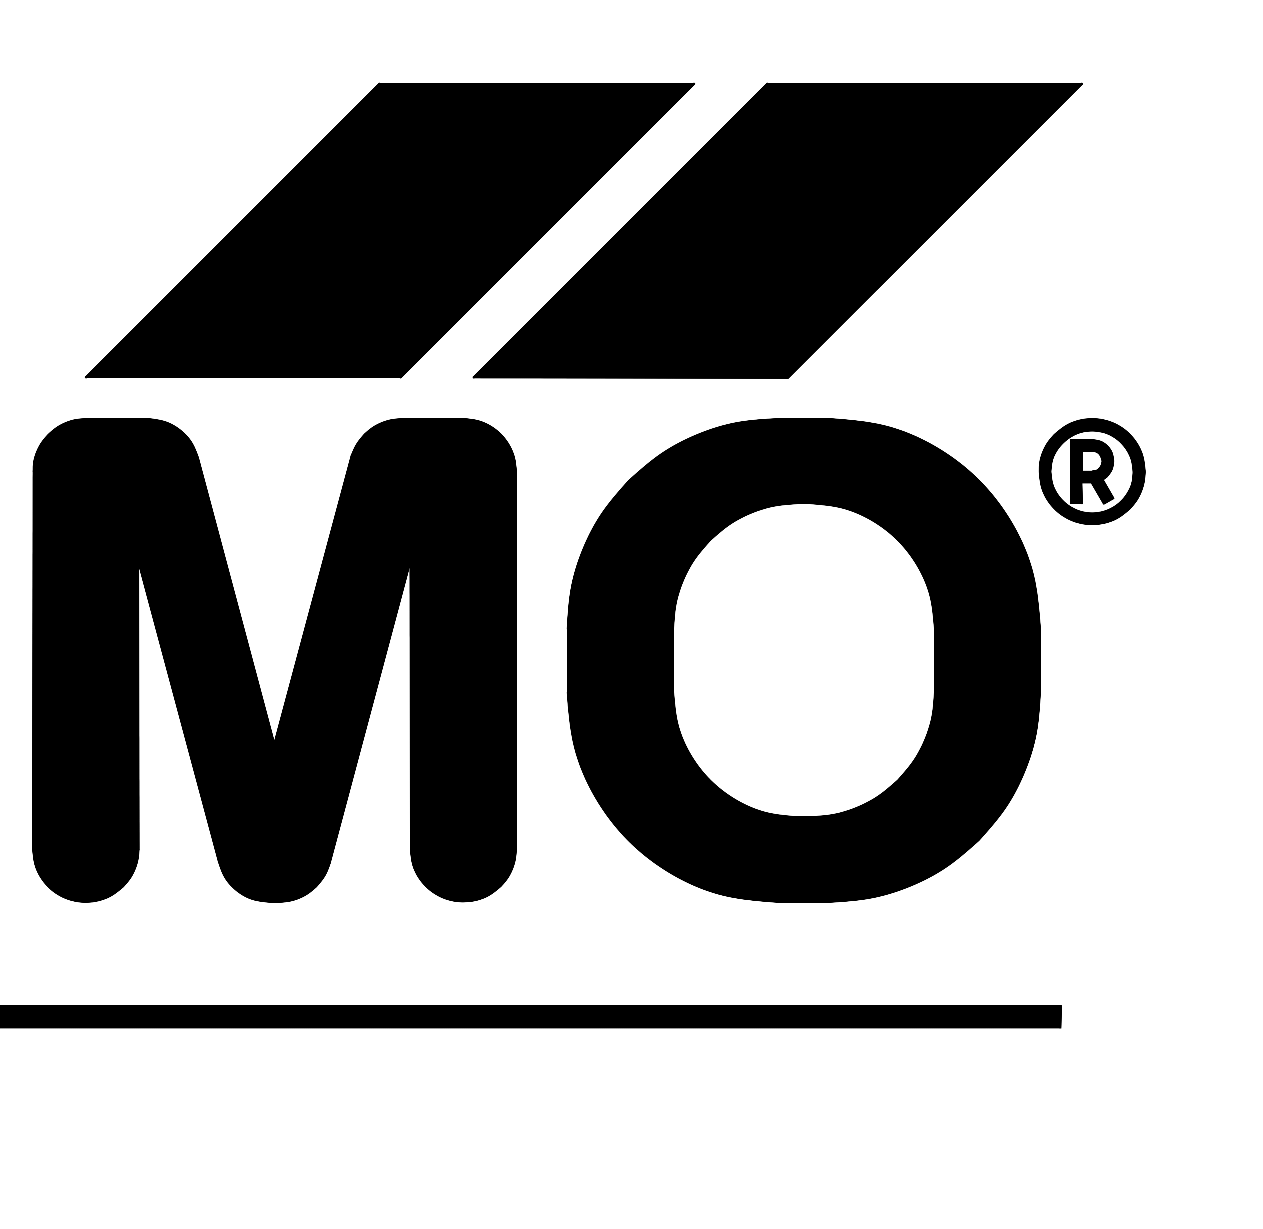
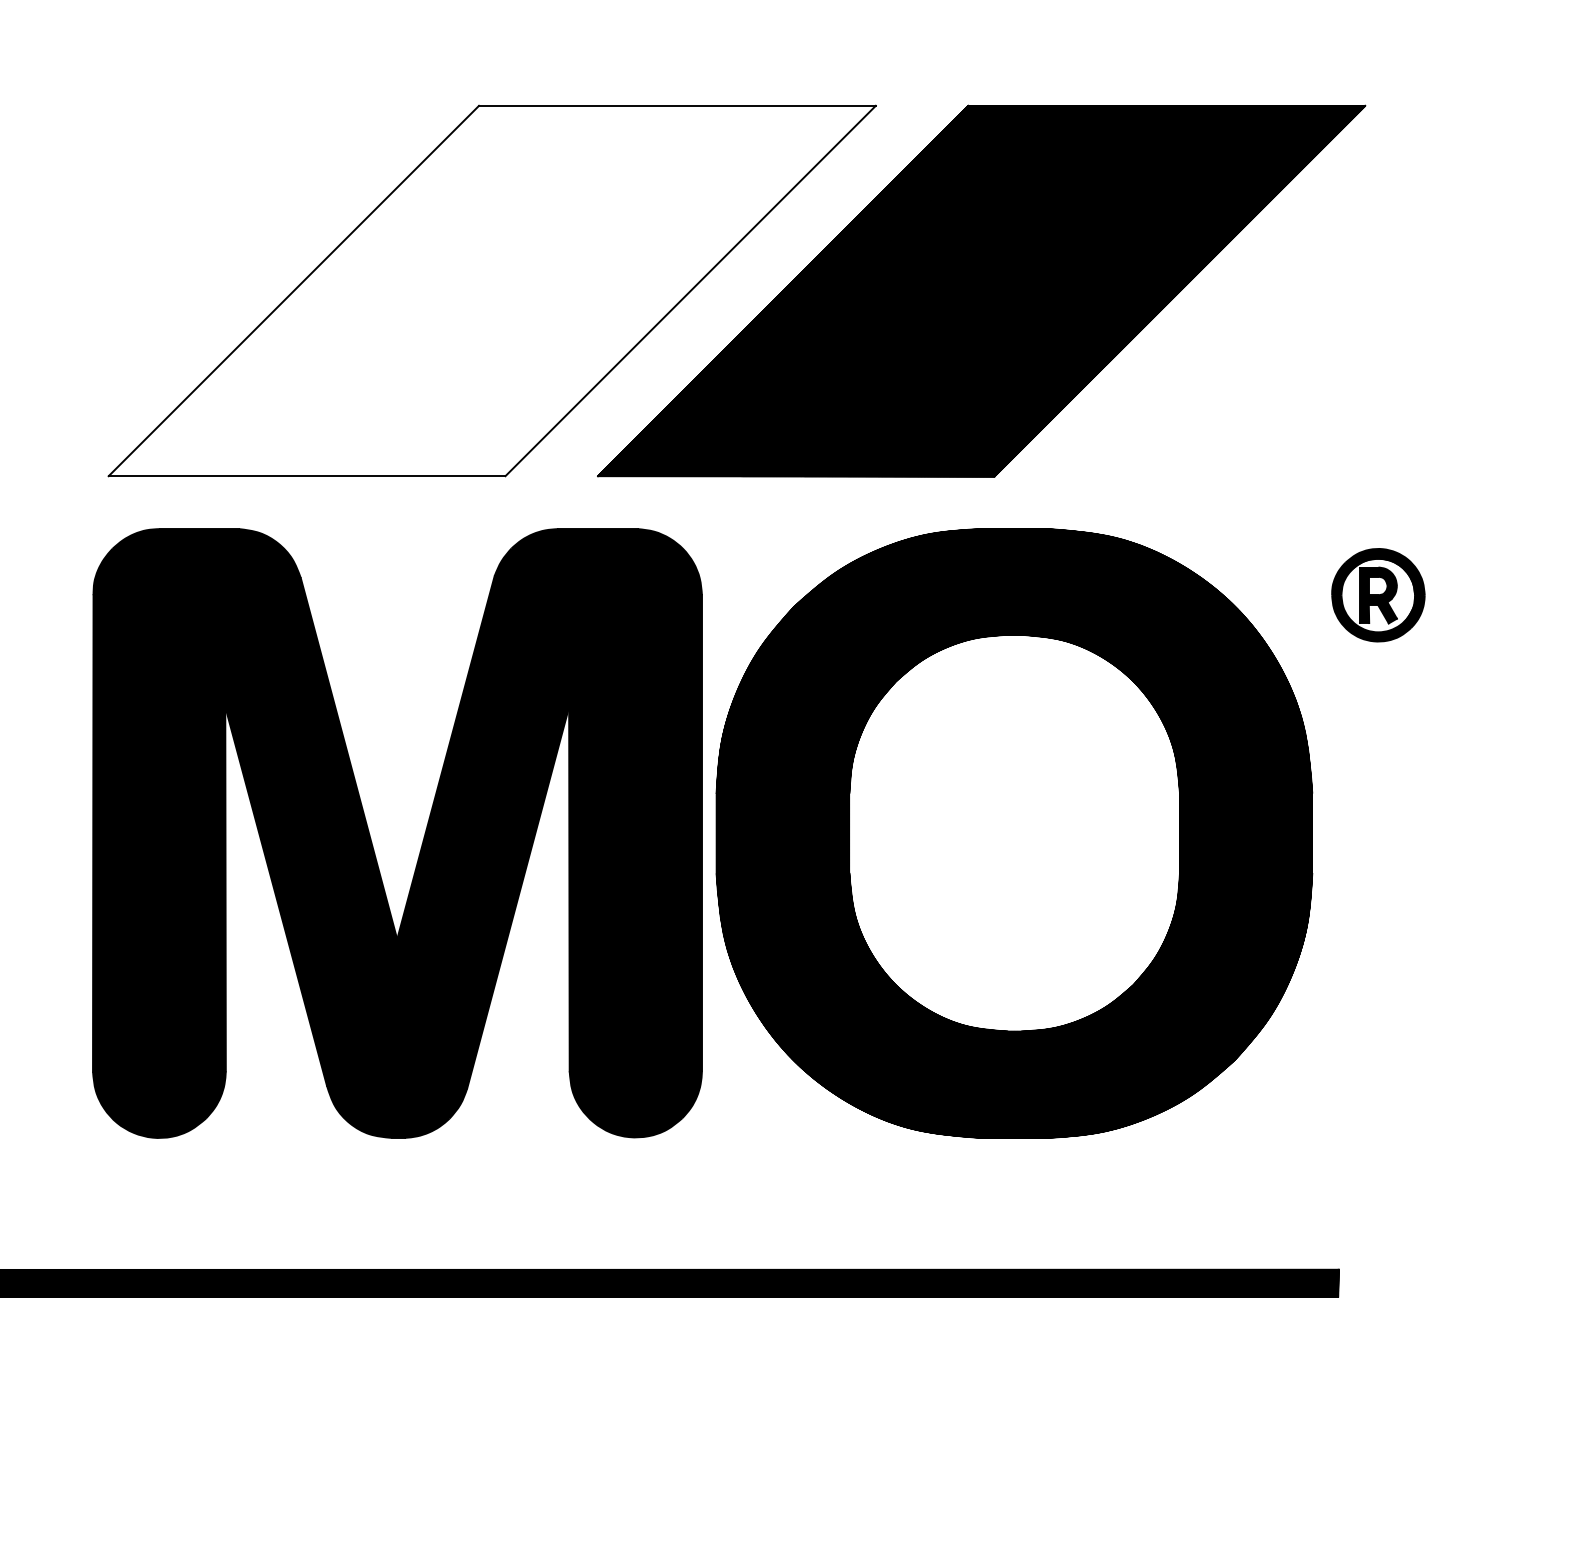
hatch: (389, 230) -> (491, 290), removed
part: (1092, 471) -> (1378, 595), size x0.7
part: (294, 666) -> (422, 840), moved

